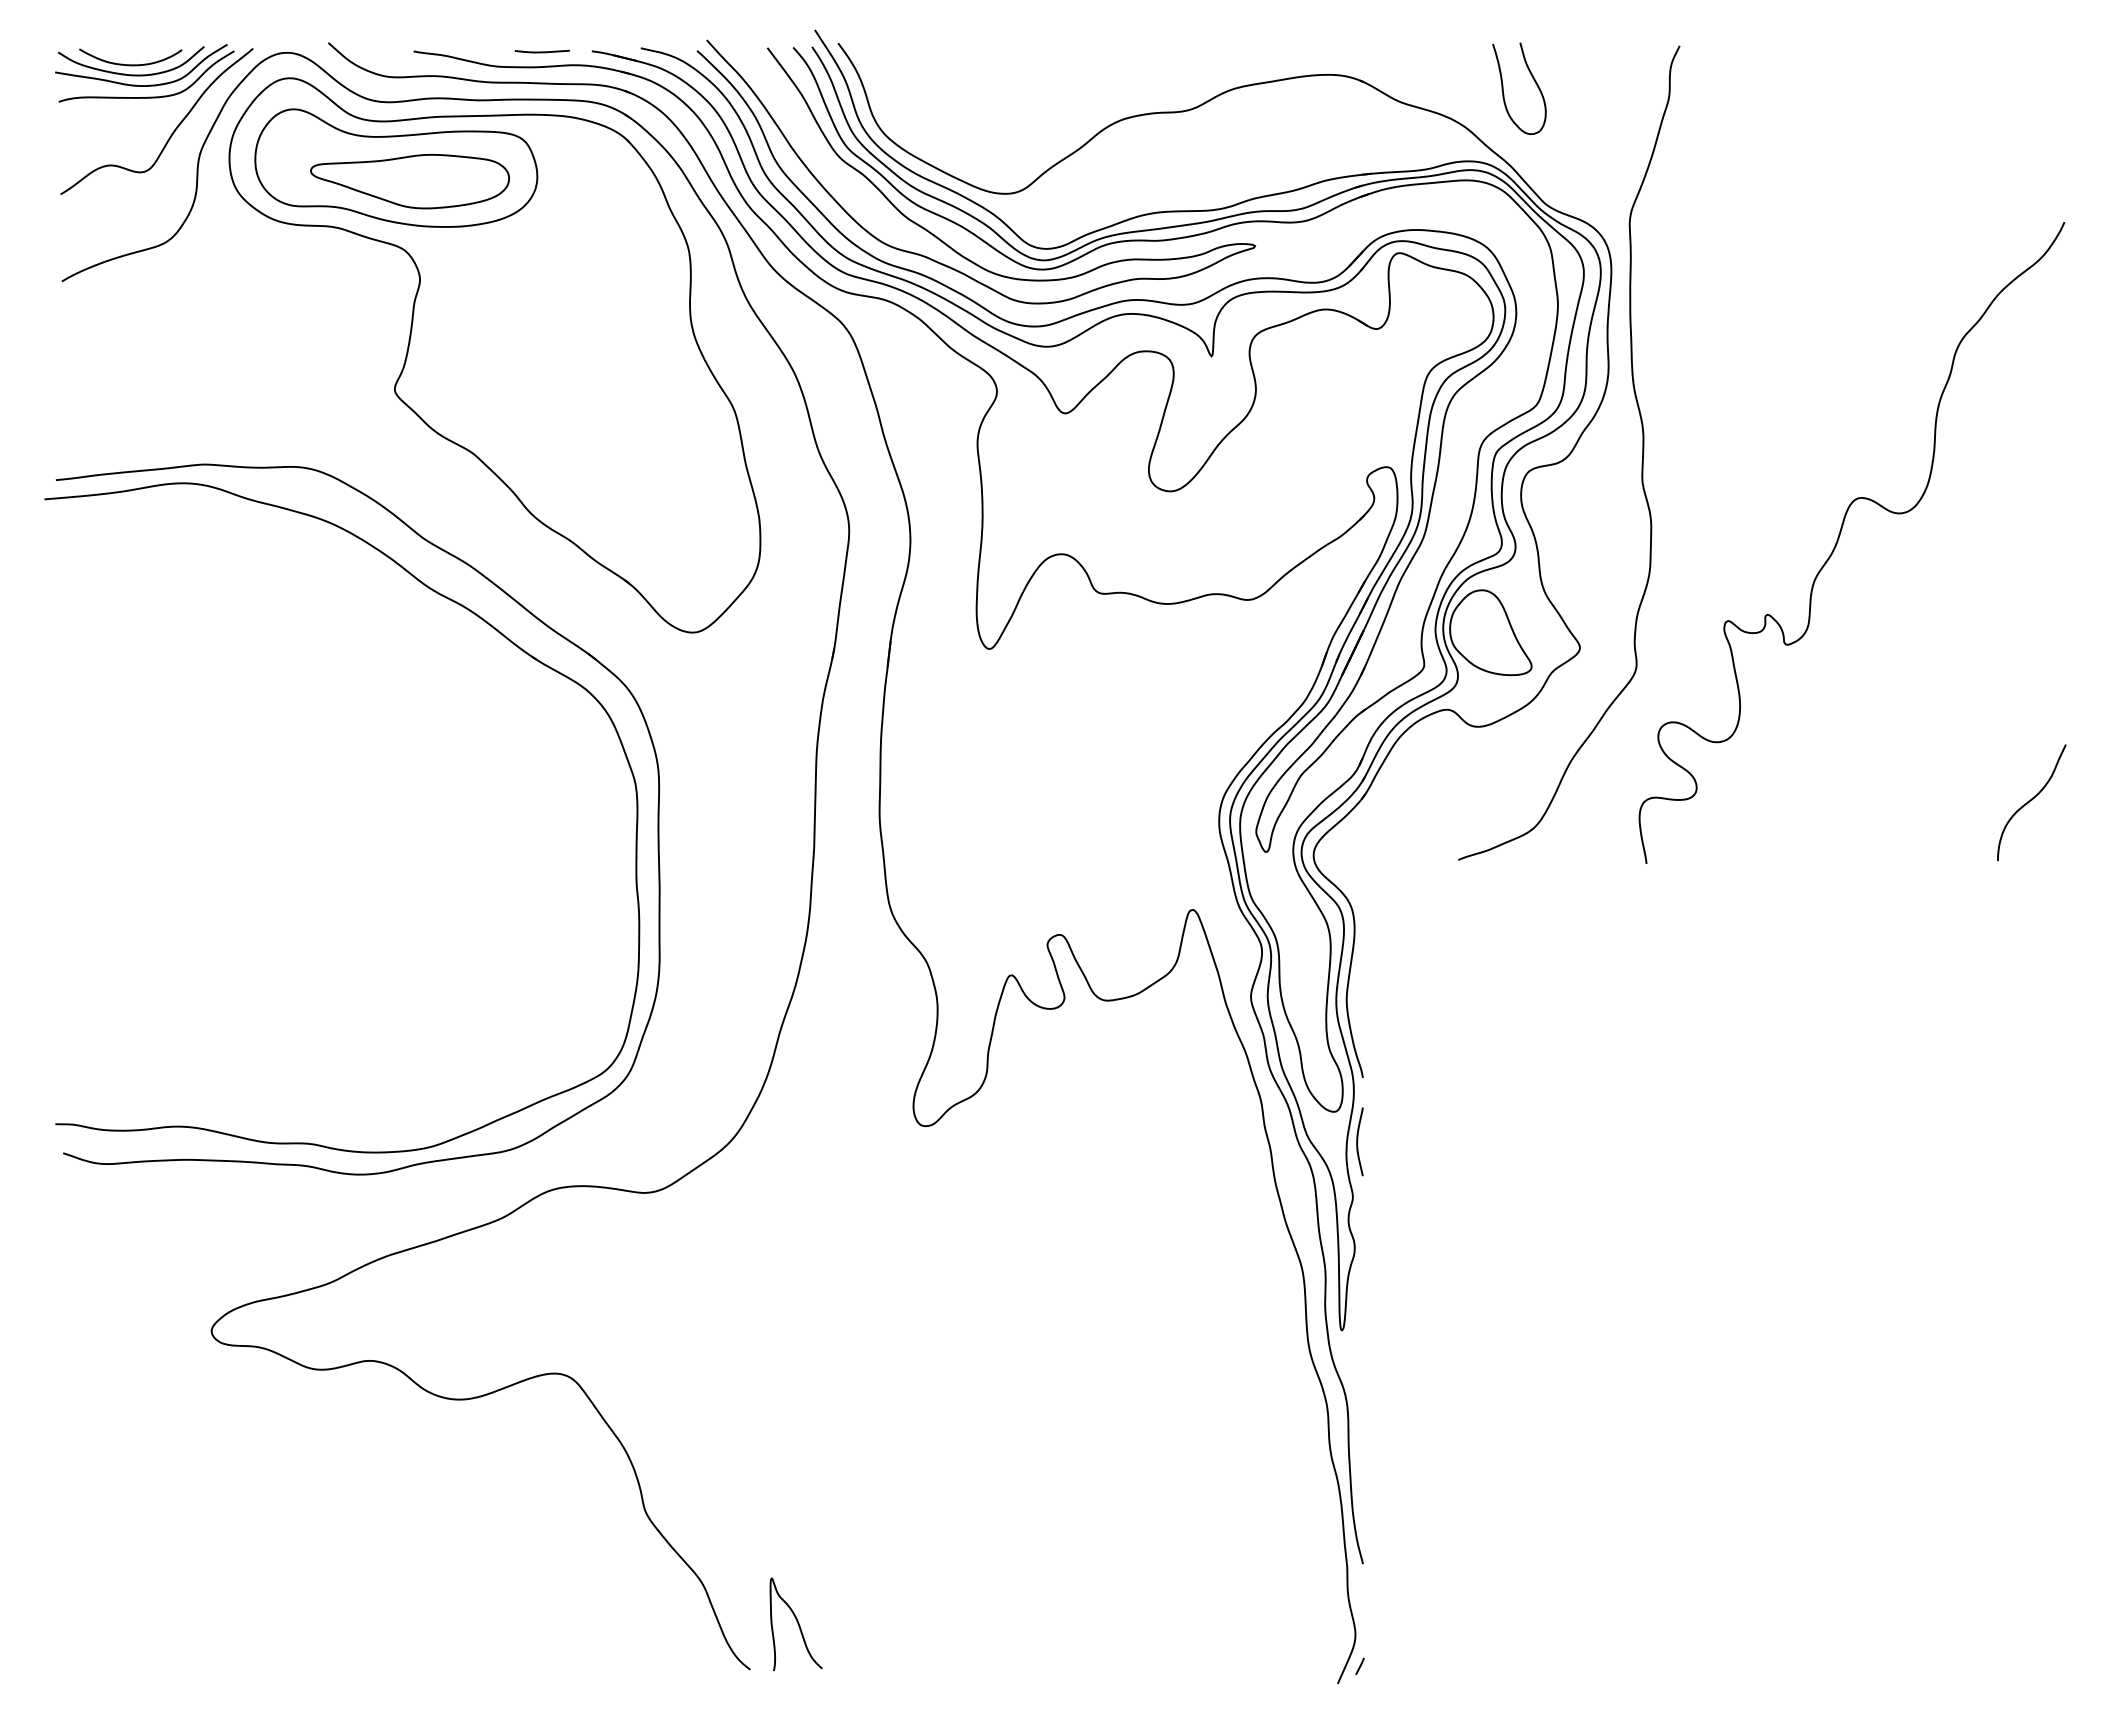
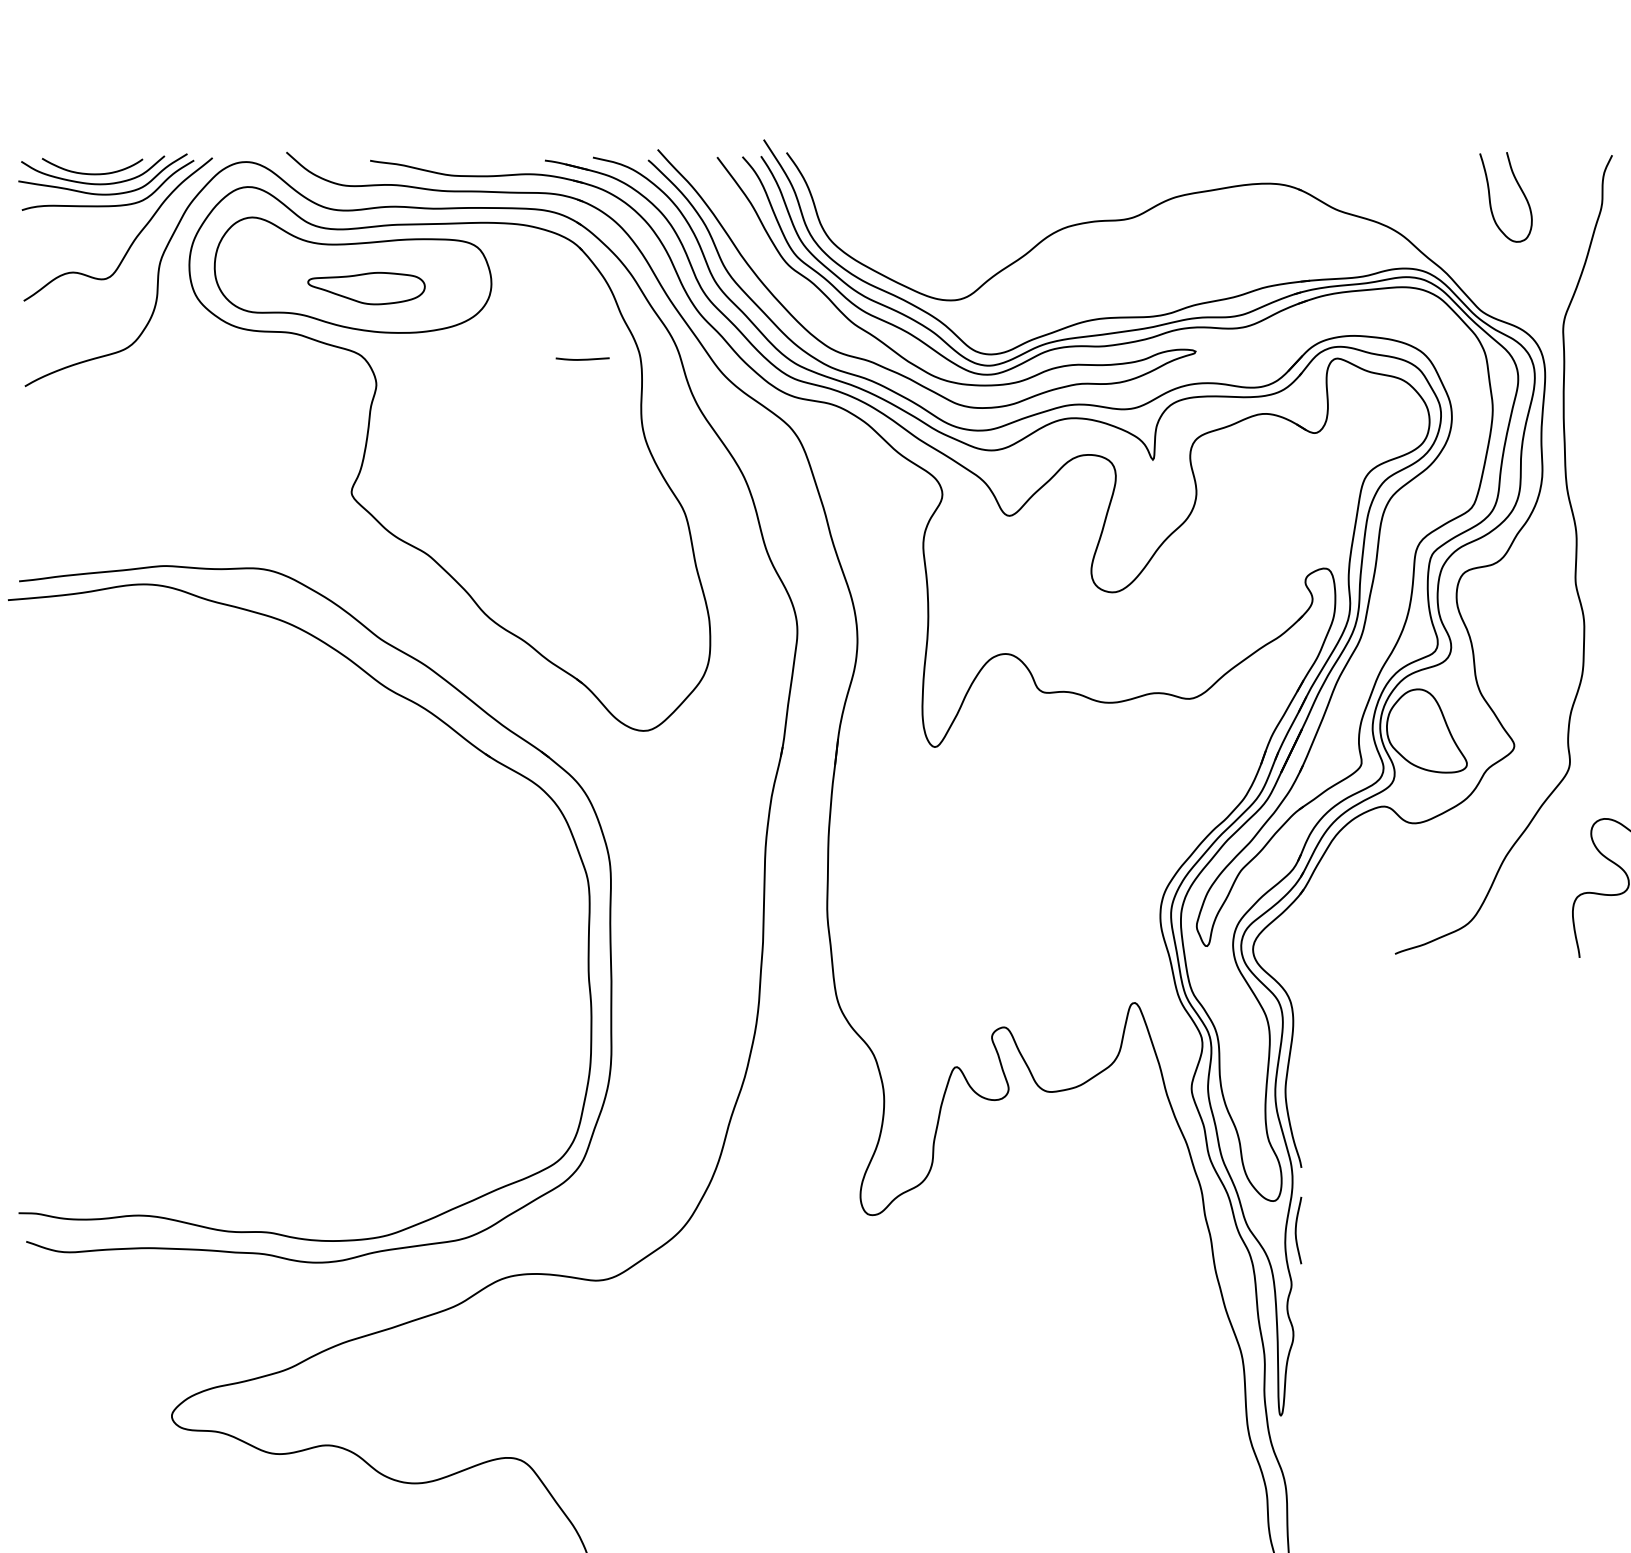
curve: (541, 51) -> (581, 358), moved
curve: (1503, 88) -> (1490, 197), moved
part: (409, 181) -> (366, 288), size x0.6

